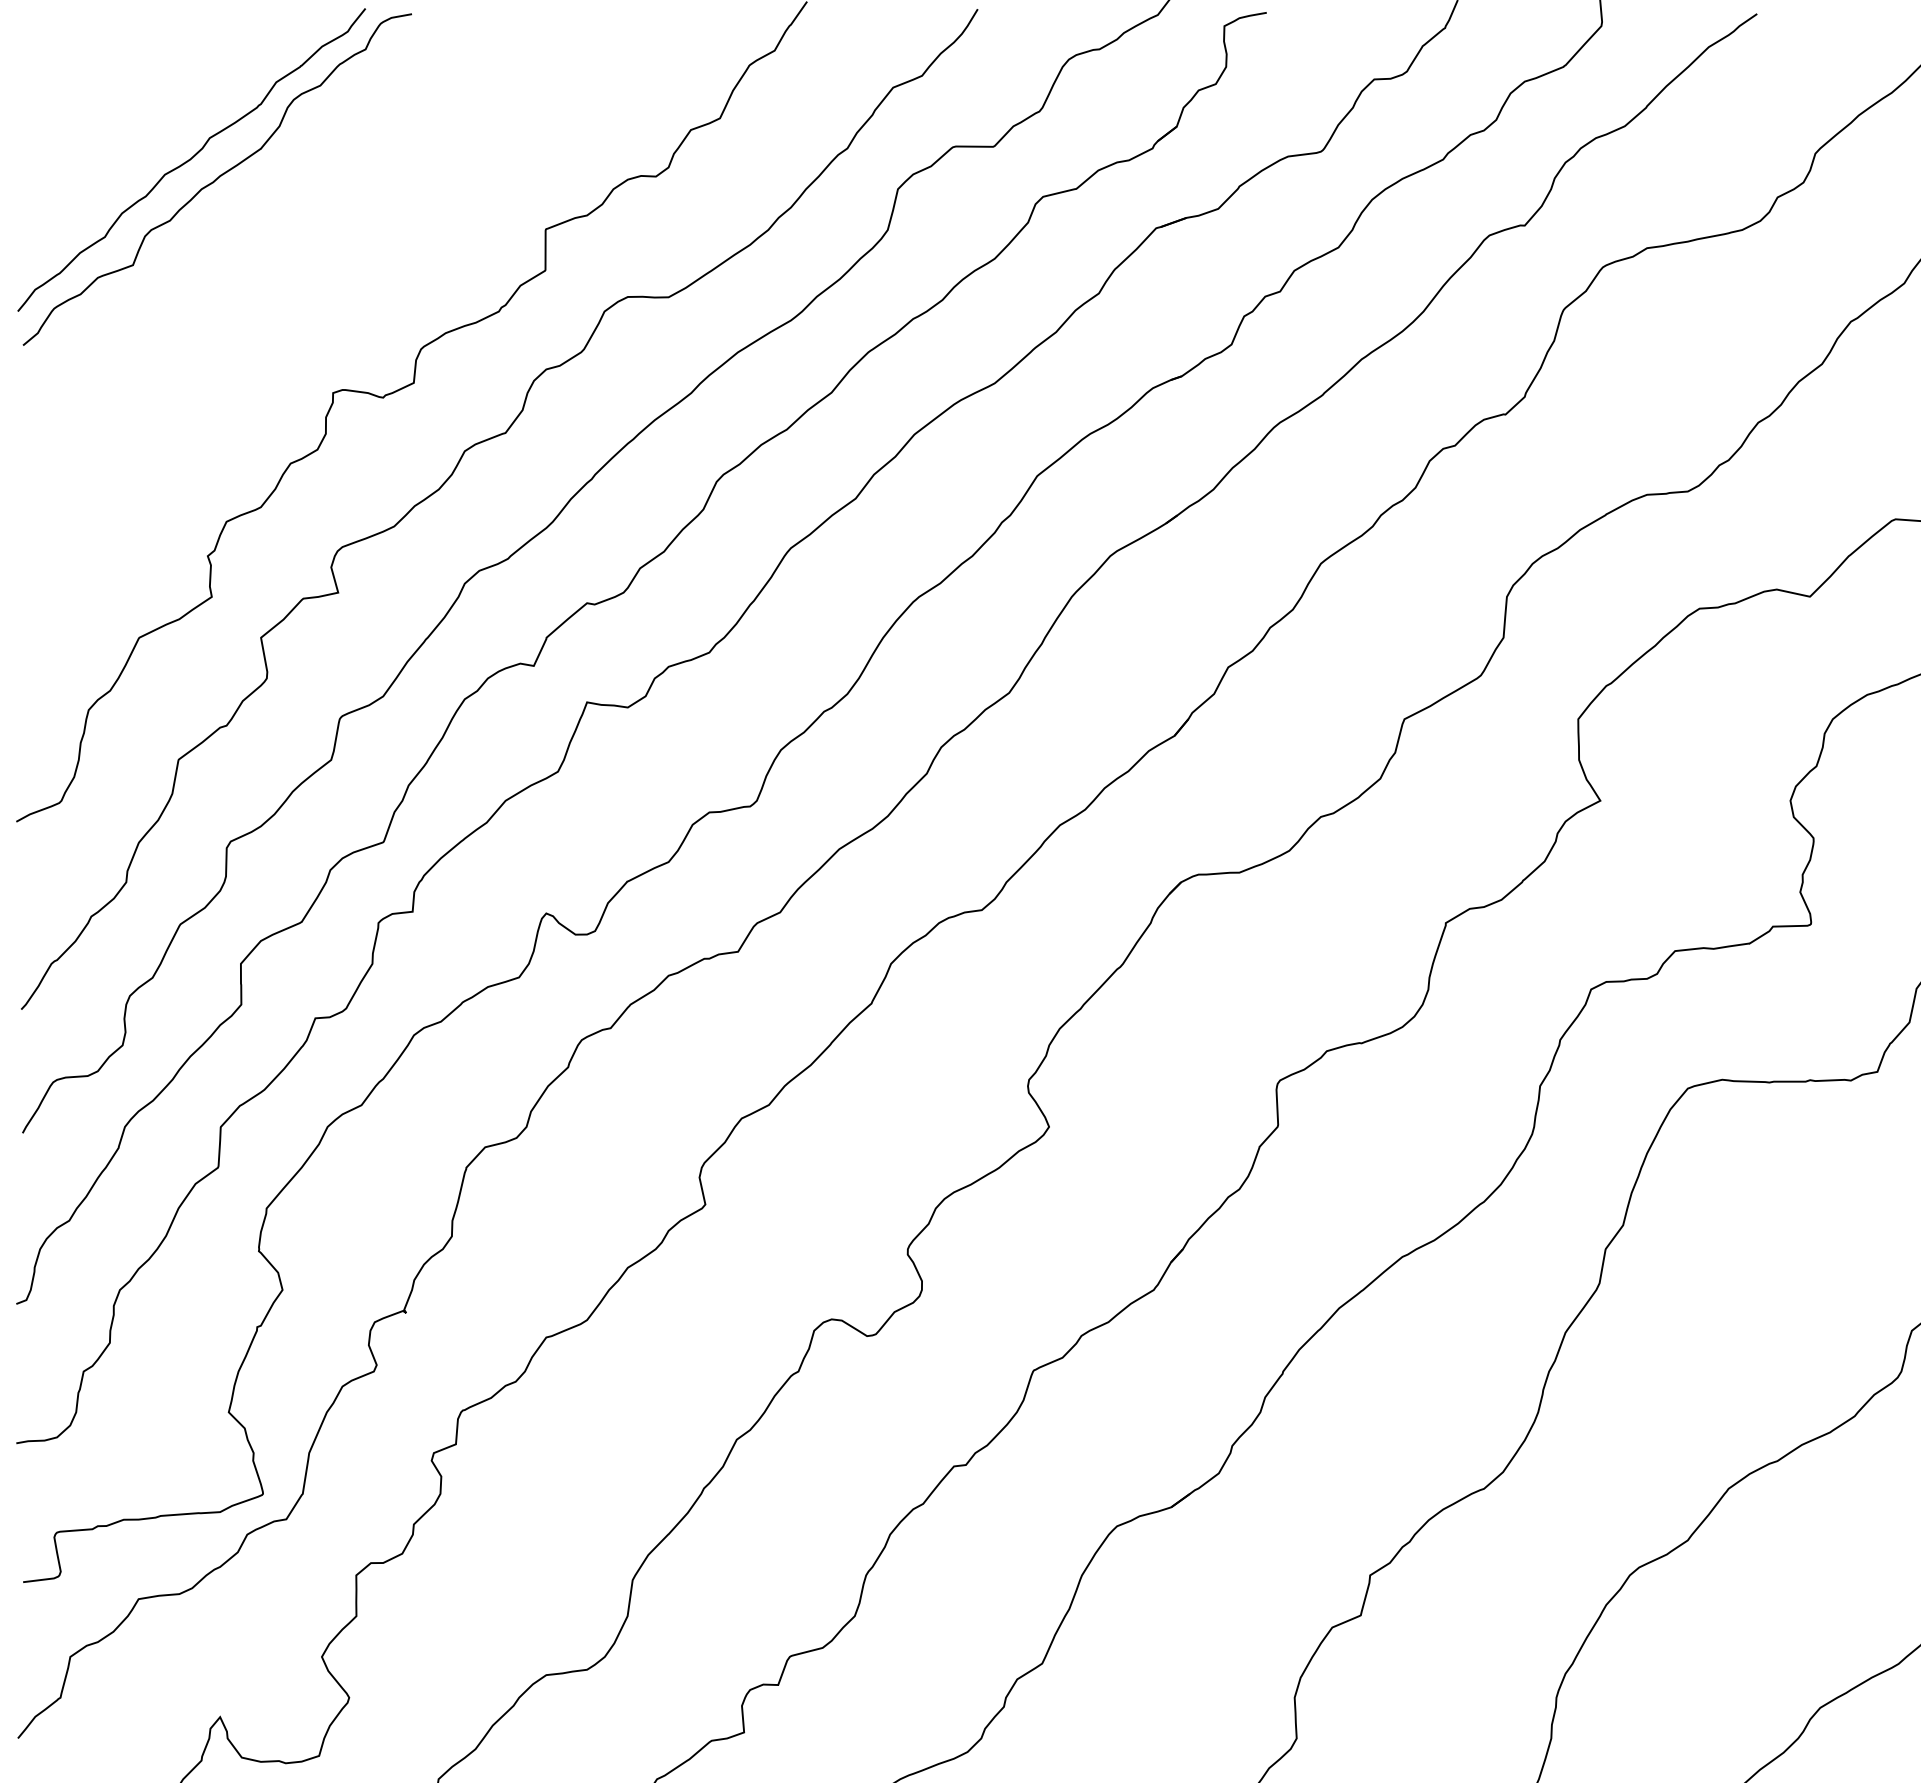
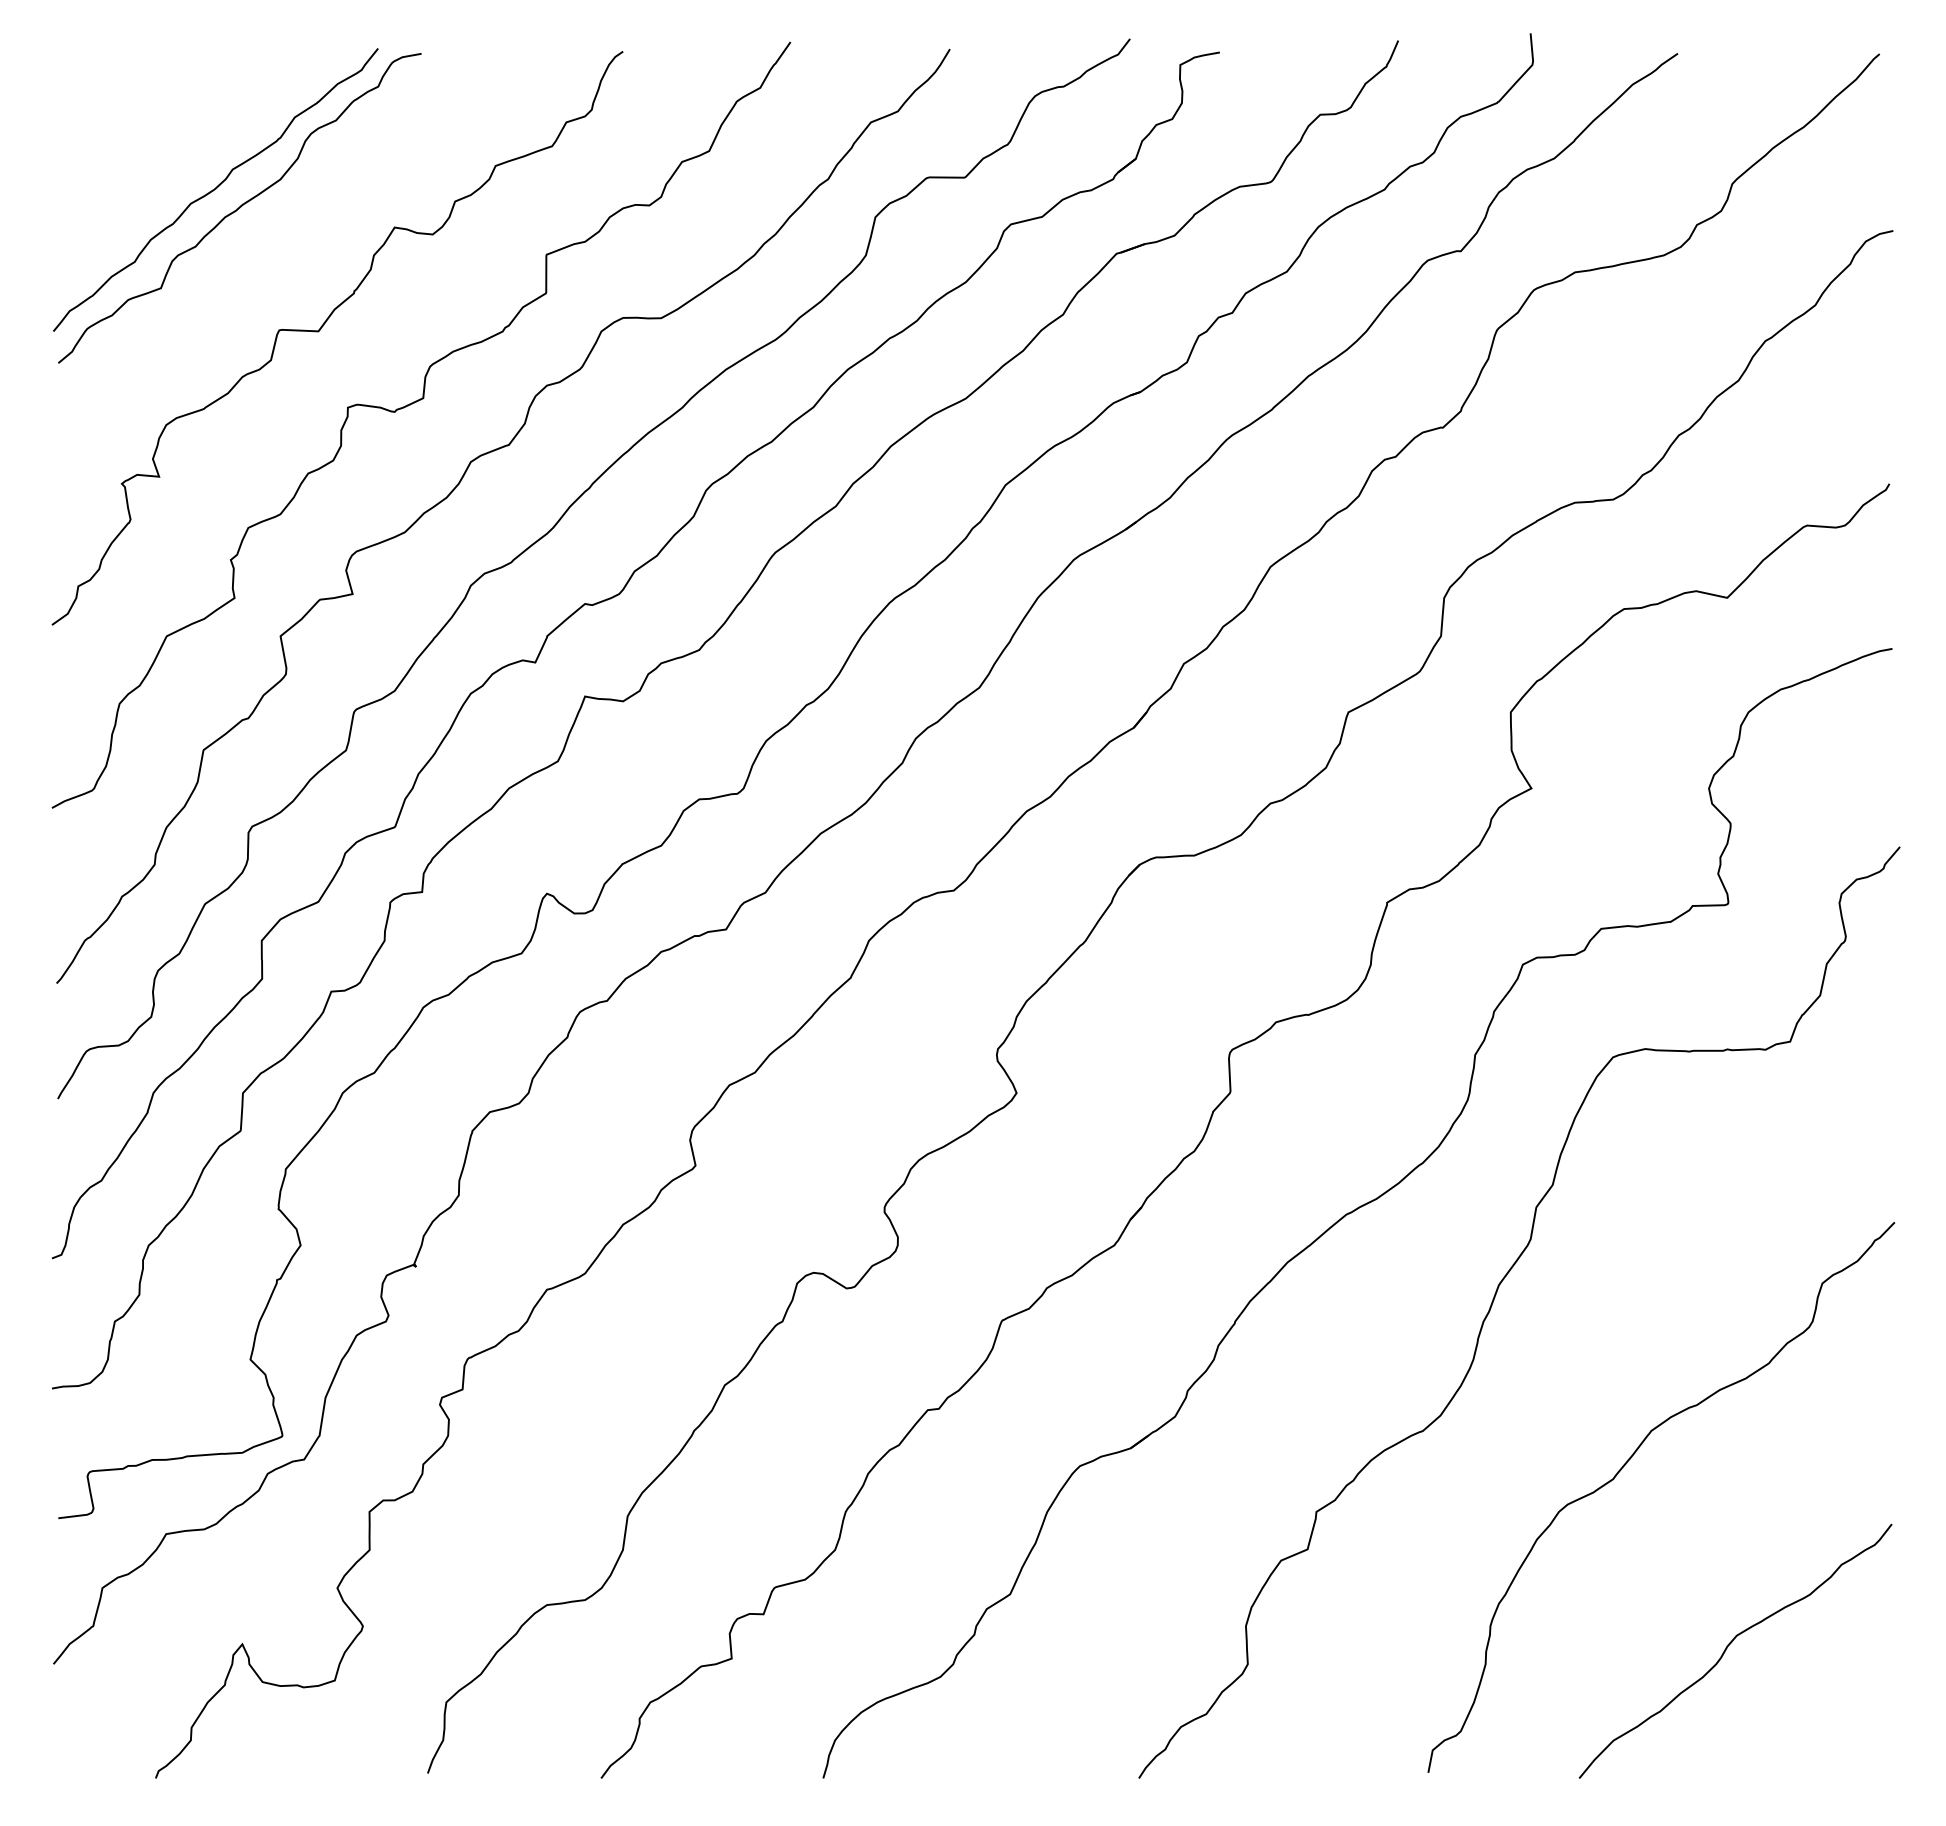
curve: (304, 309) -> (321, 329), added

